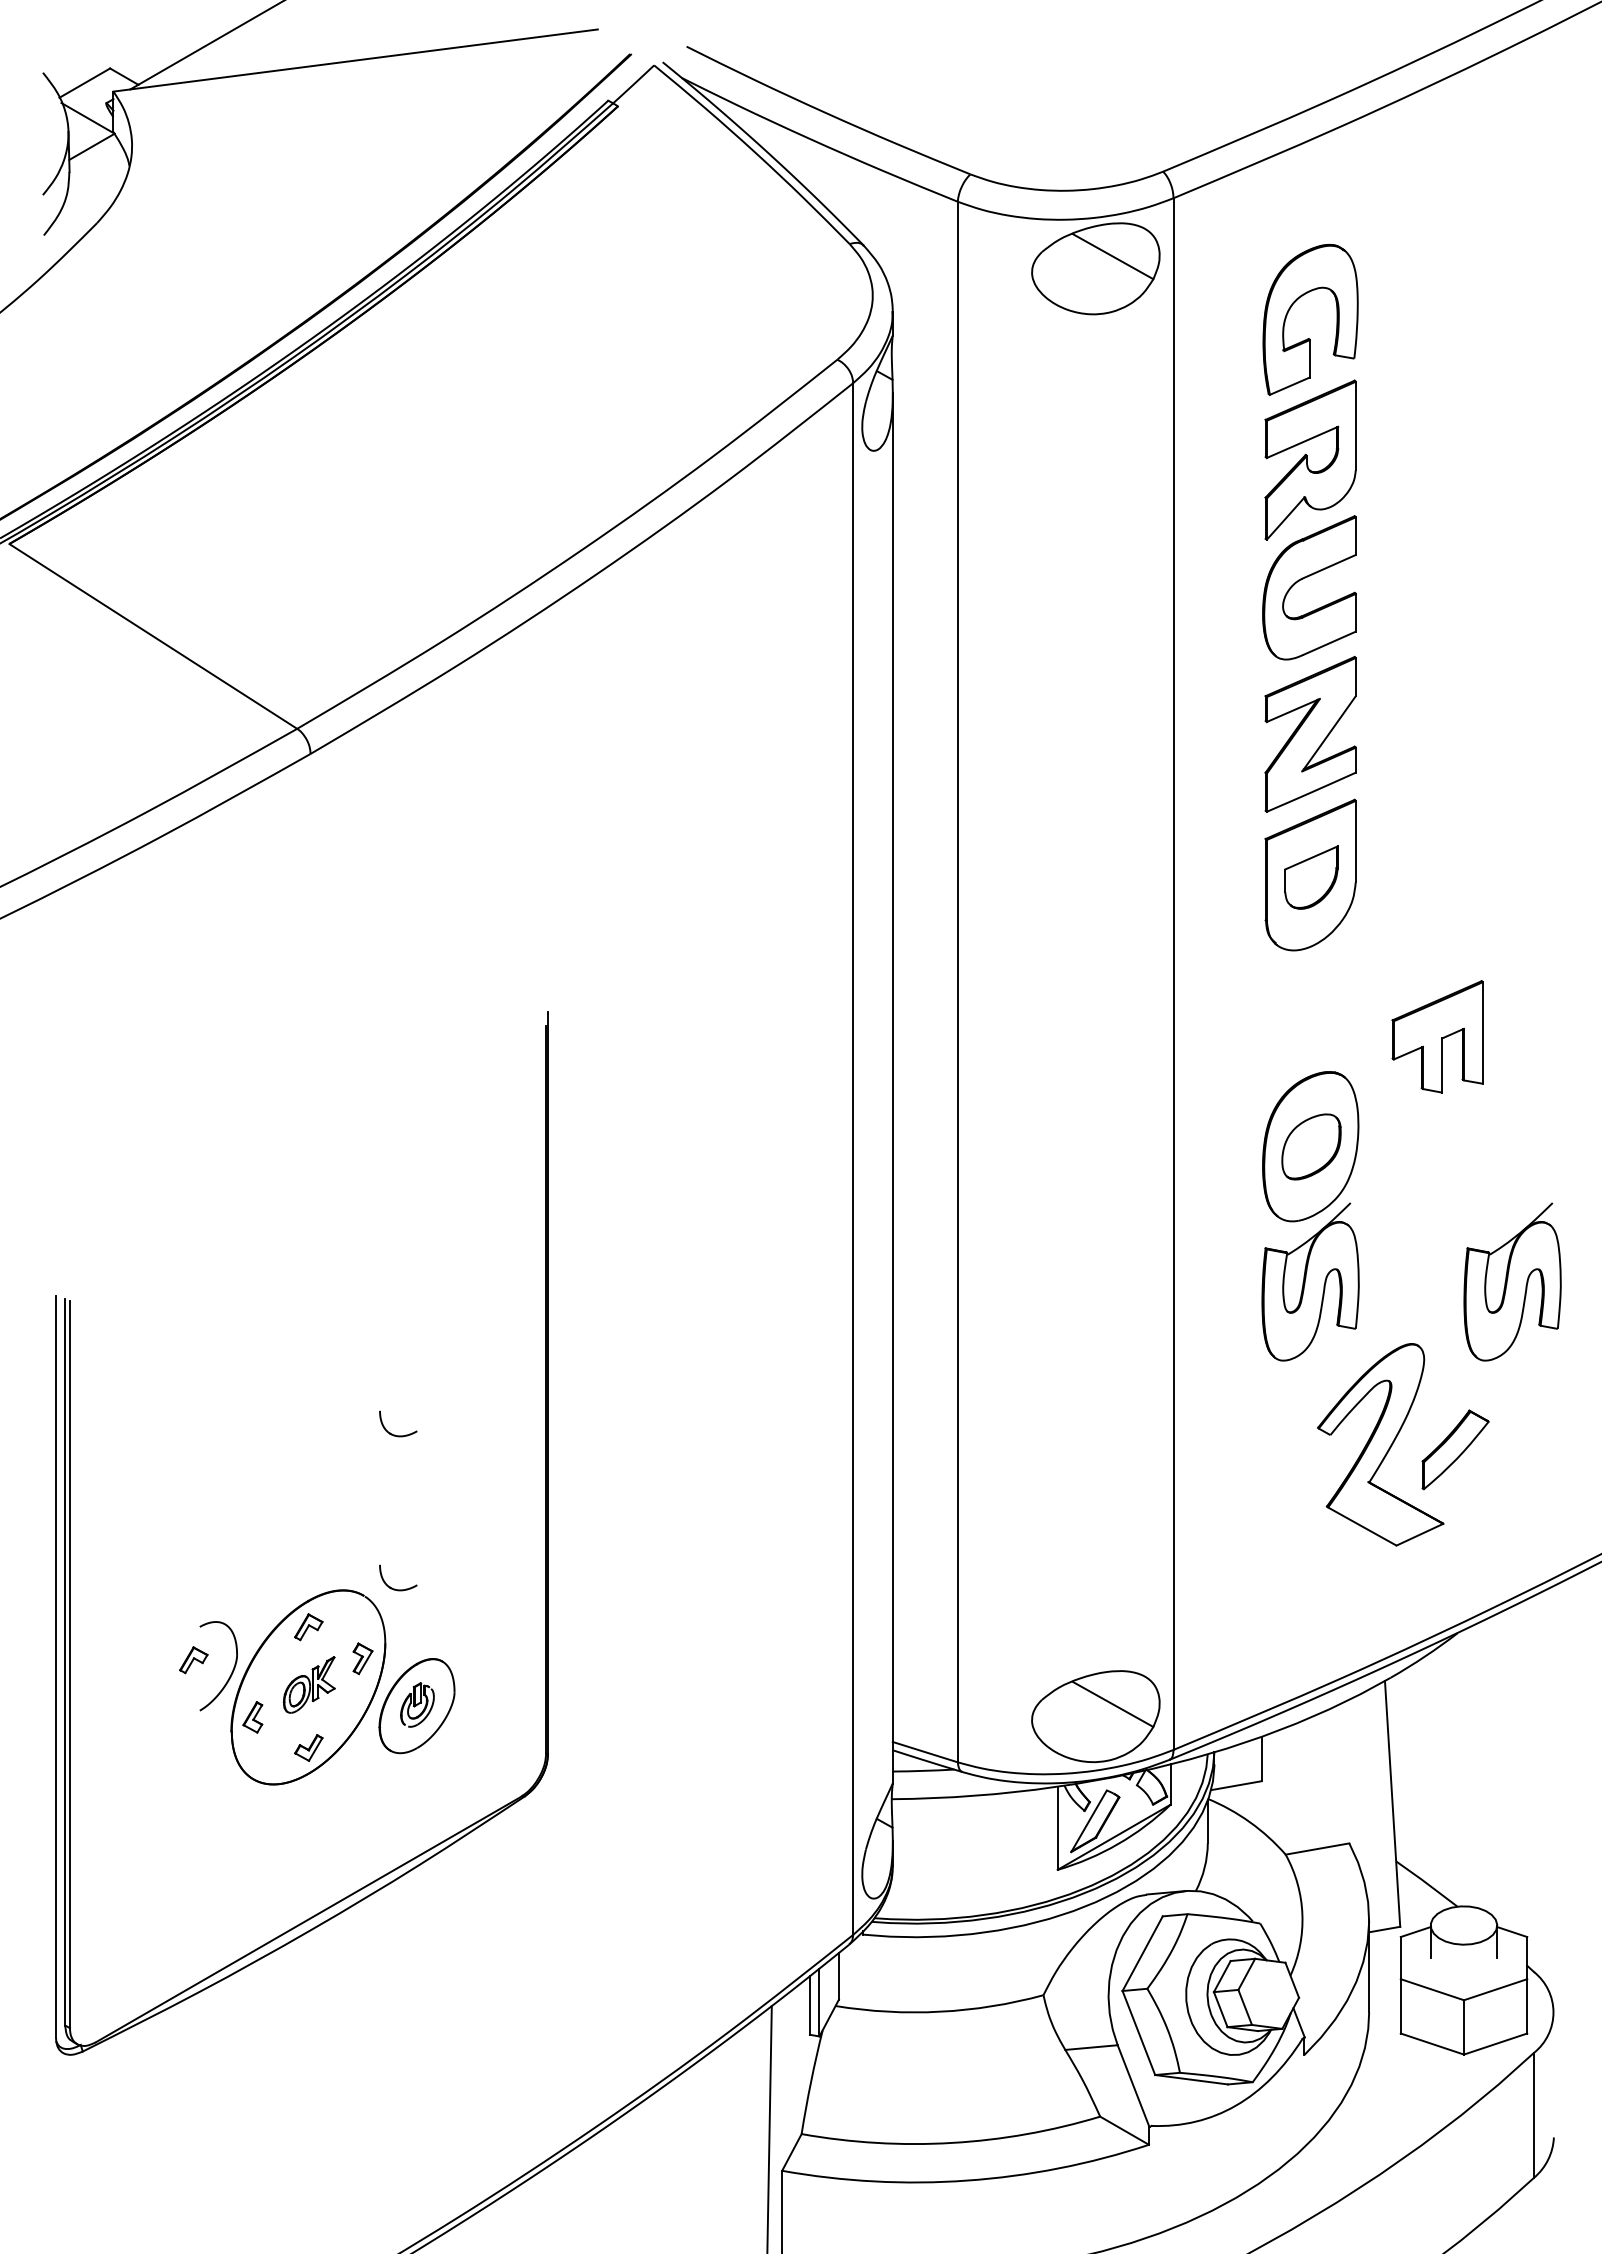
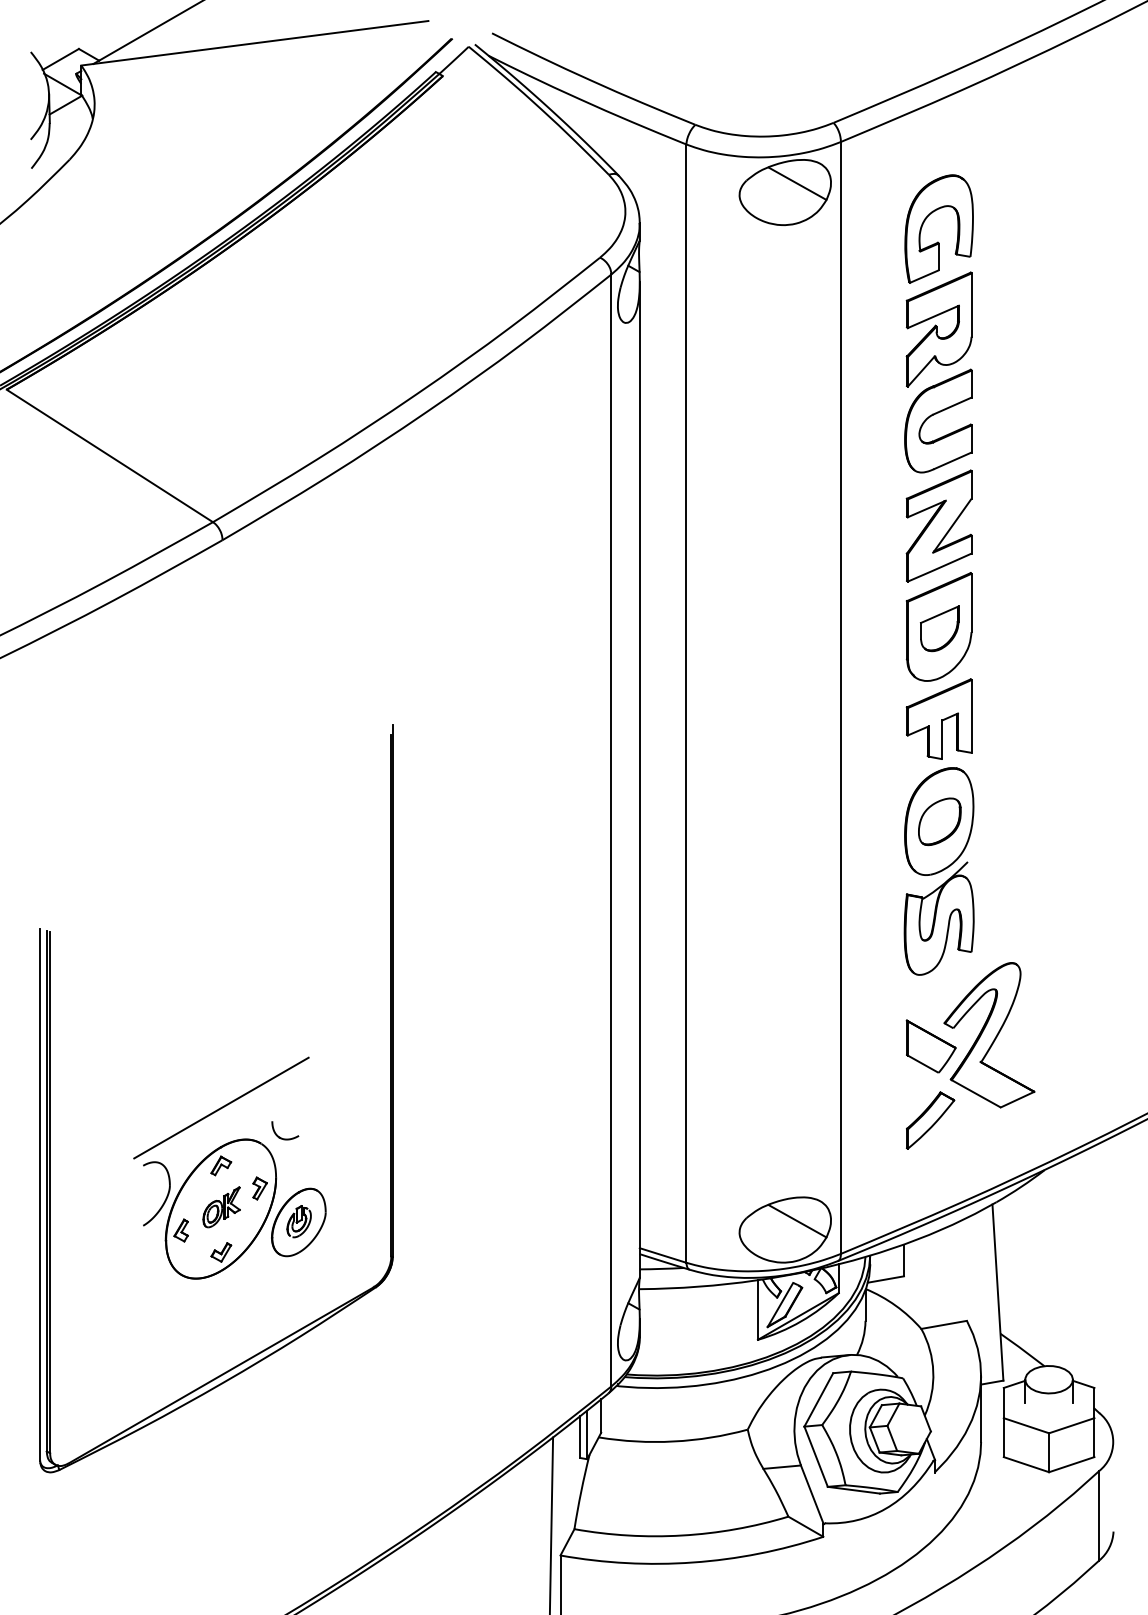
part: (1437, 1036) -> (939, 718), moved
part: (1512, 1281) -> (1083, 918), removed
part: (395, 1434) -> (283, 1027), removed
part: (1455, 1449) -> (930, 1120), moved
part: (1299, 1460) -> (931, 1046), added
line: (308, 1546) -> (221, 1108), added
part: (193, 1660) -> (138, 1189), removed

